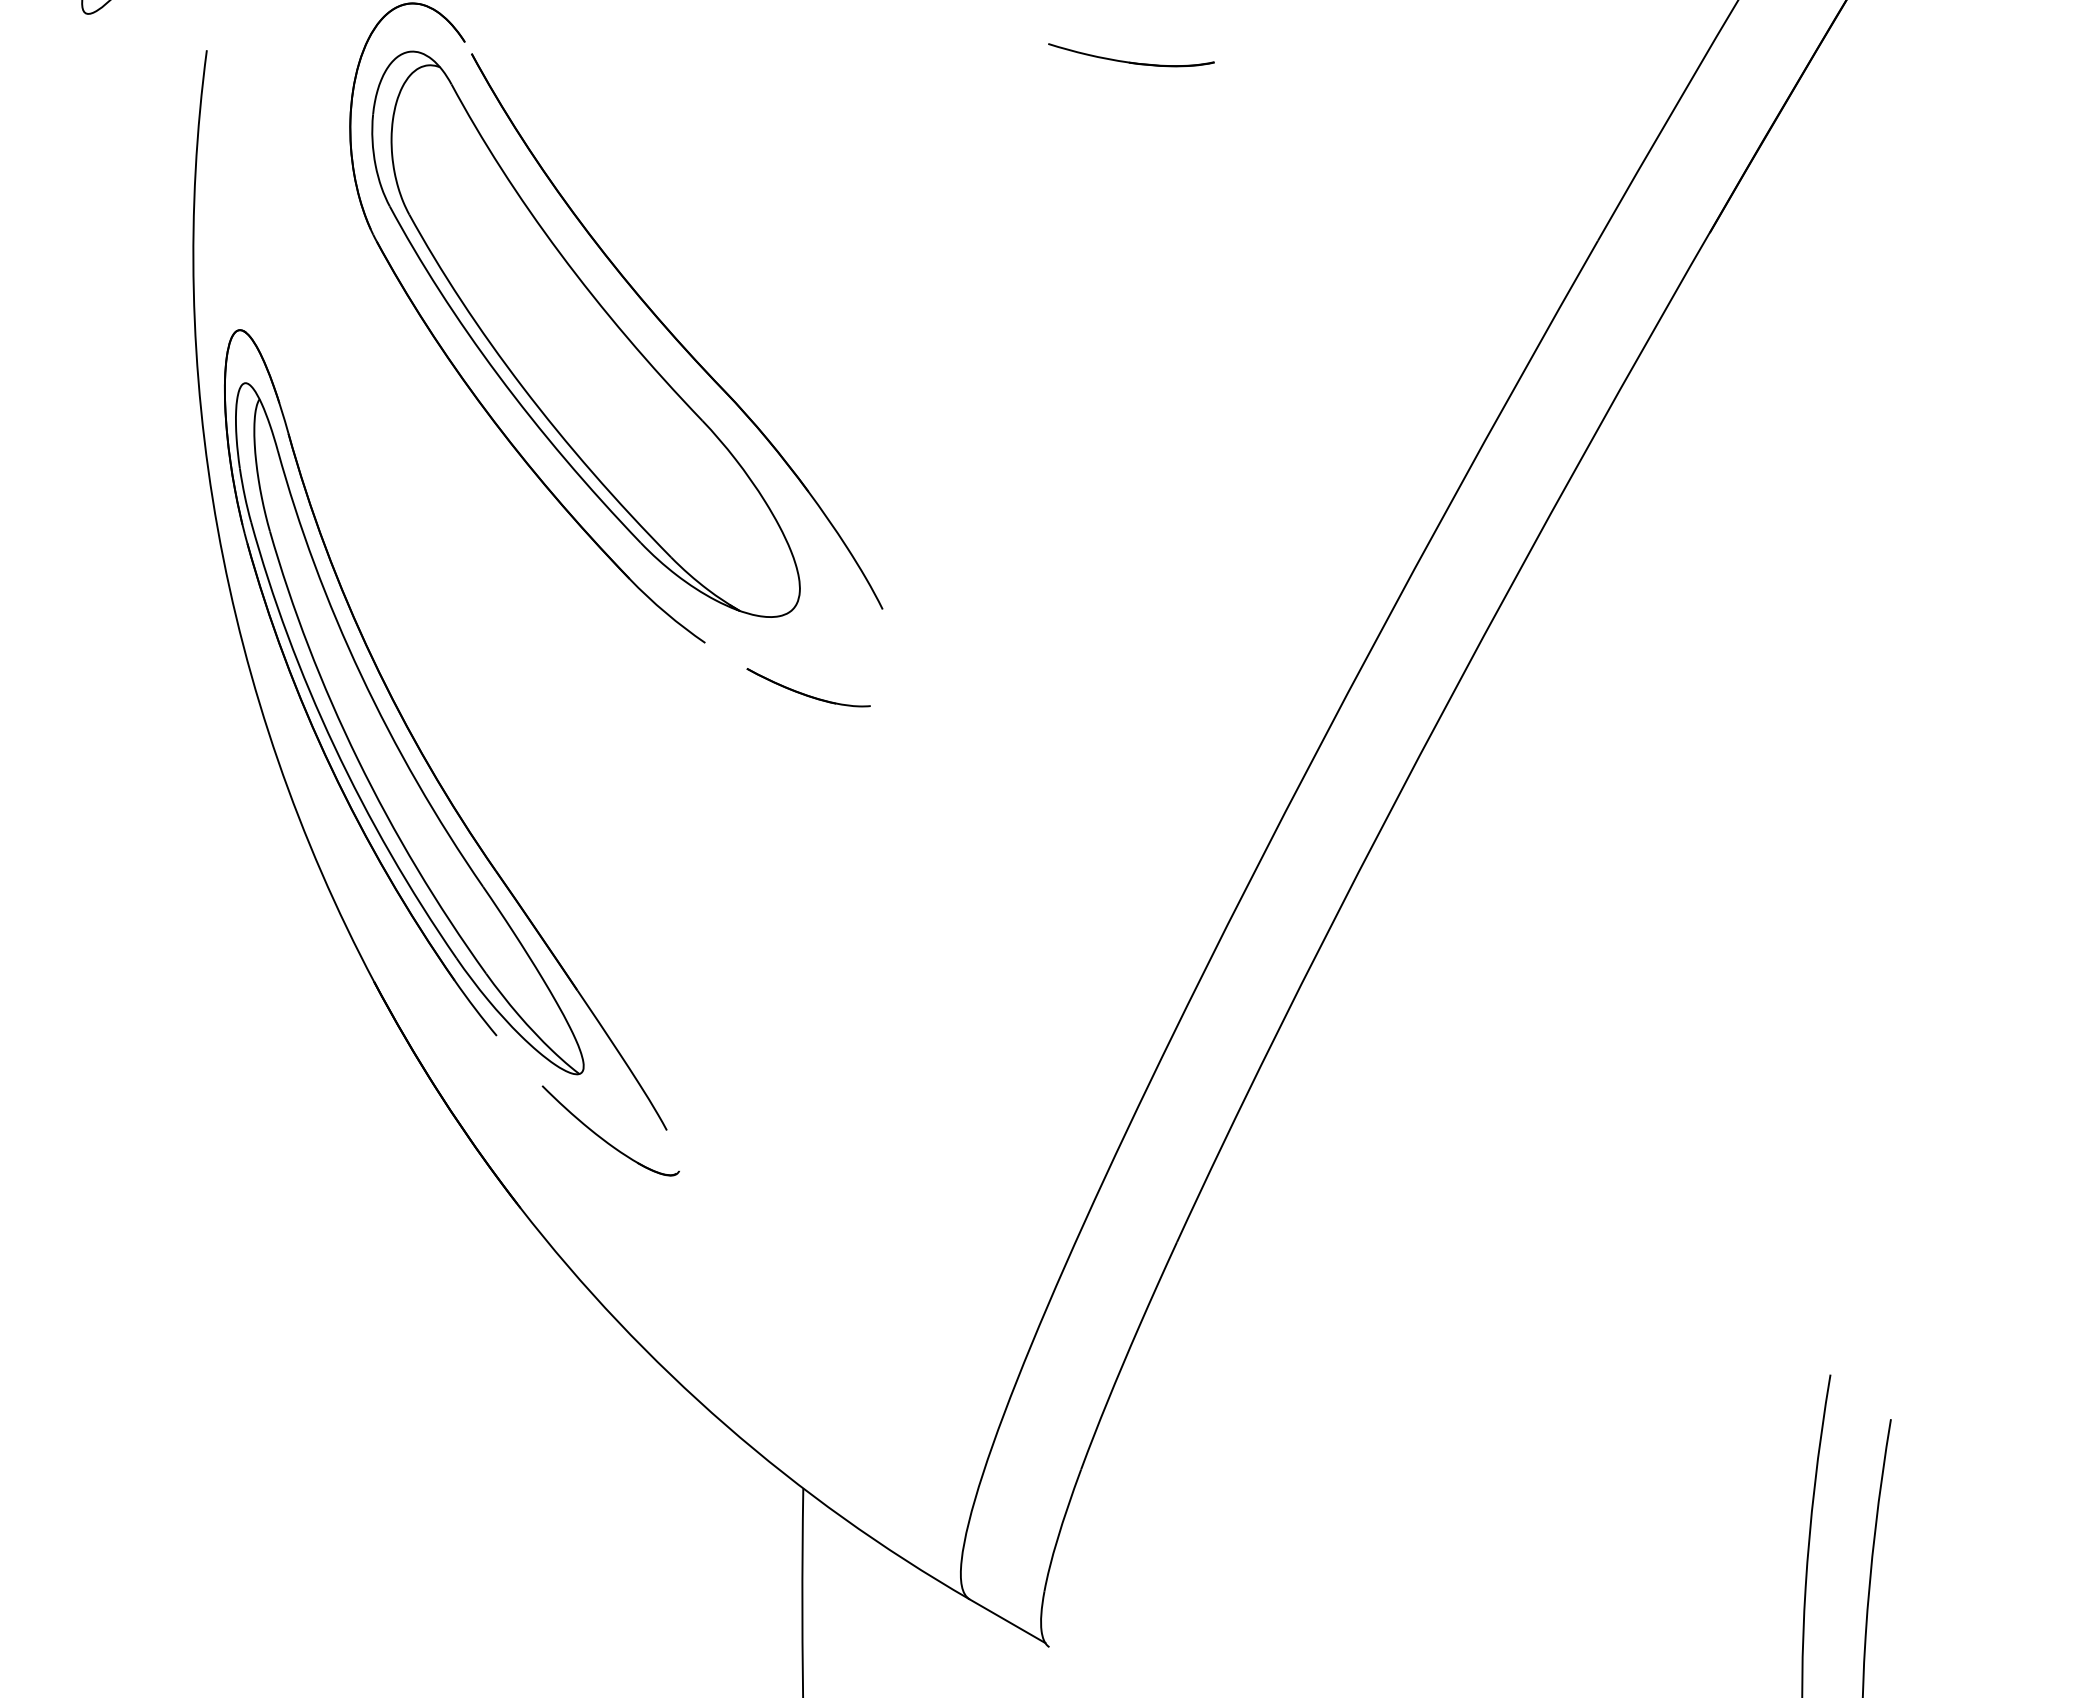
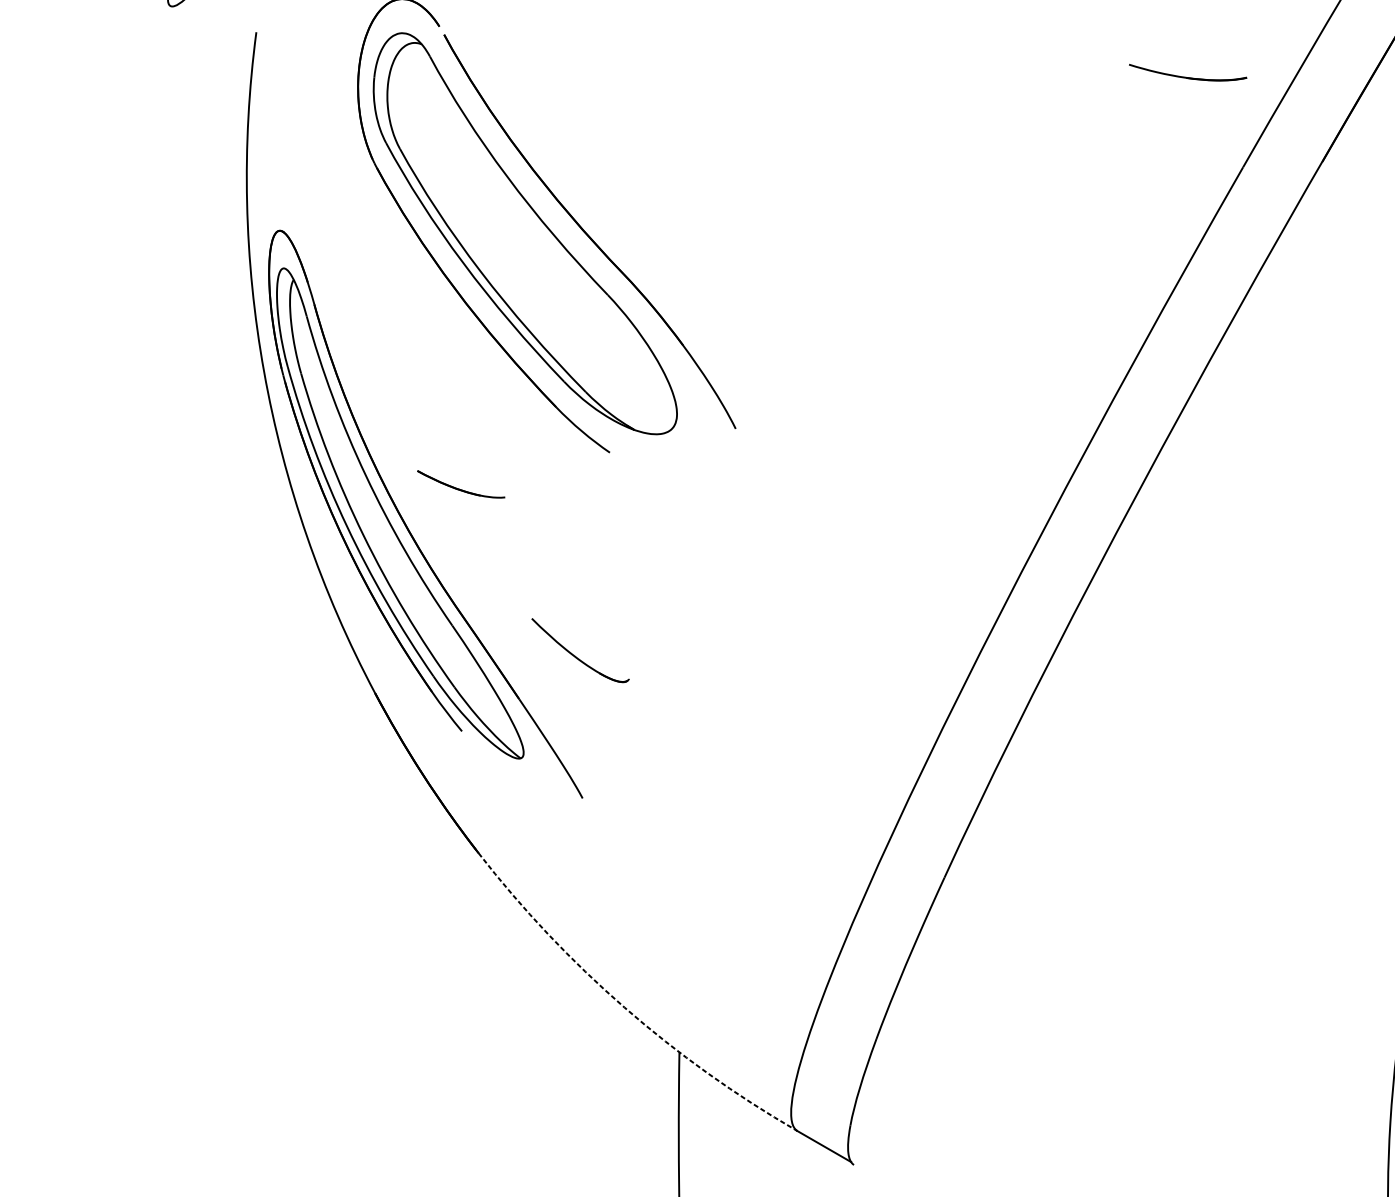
part: (1130, 61) -> (1187, 77), moved
part: (807, 694) -> (460, 489), moved
part: (602, 1137) -> (574, 655), moved
arc: (726, 1425) -> (624, 1007), solid -> dashed

